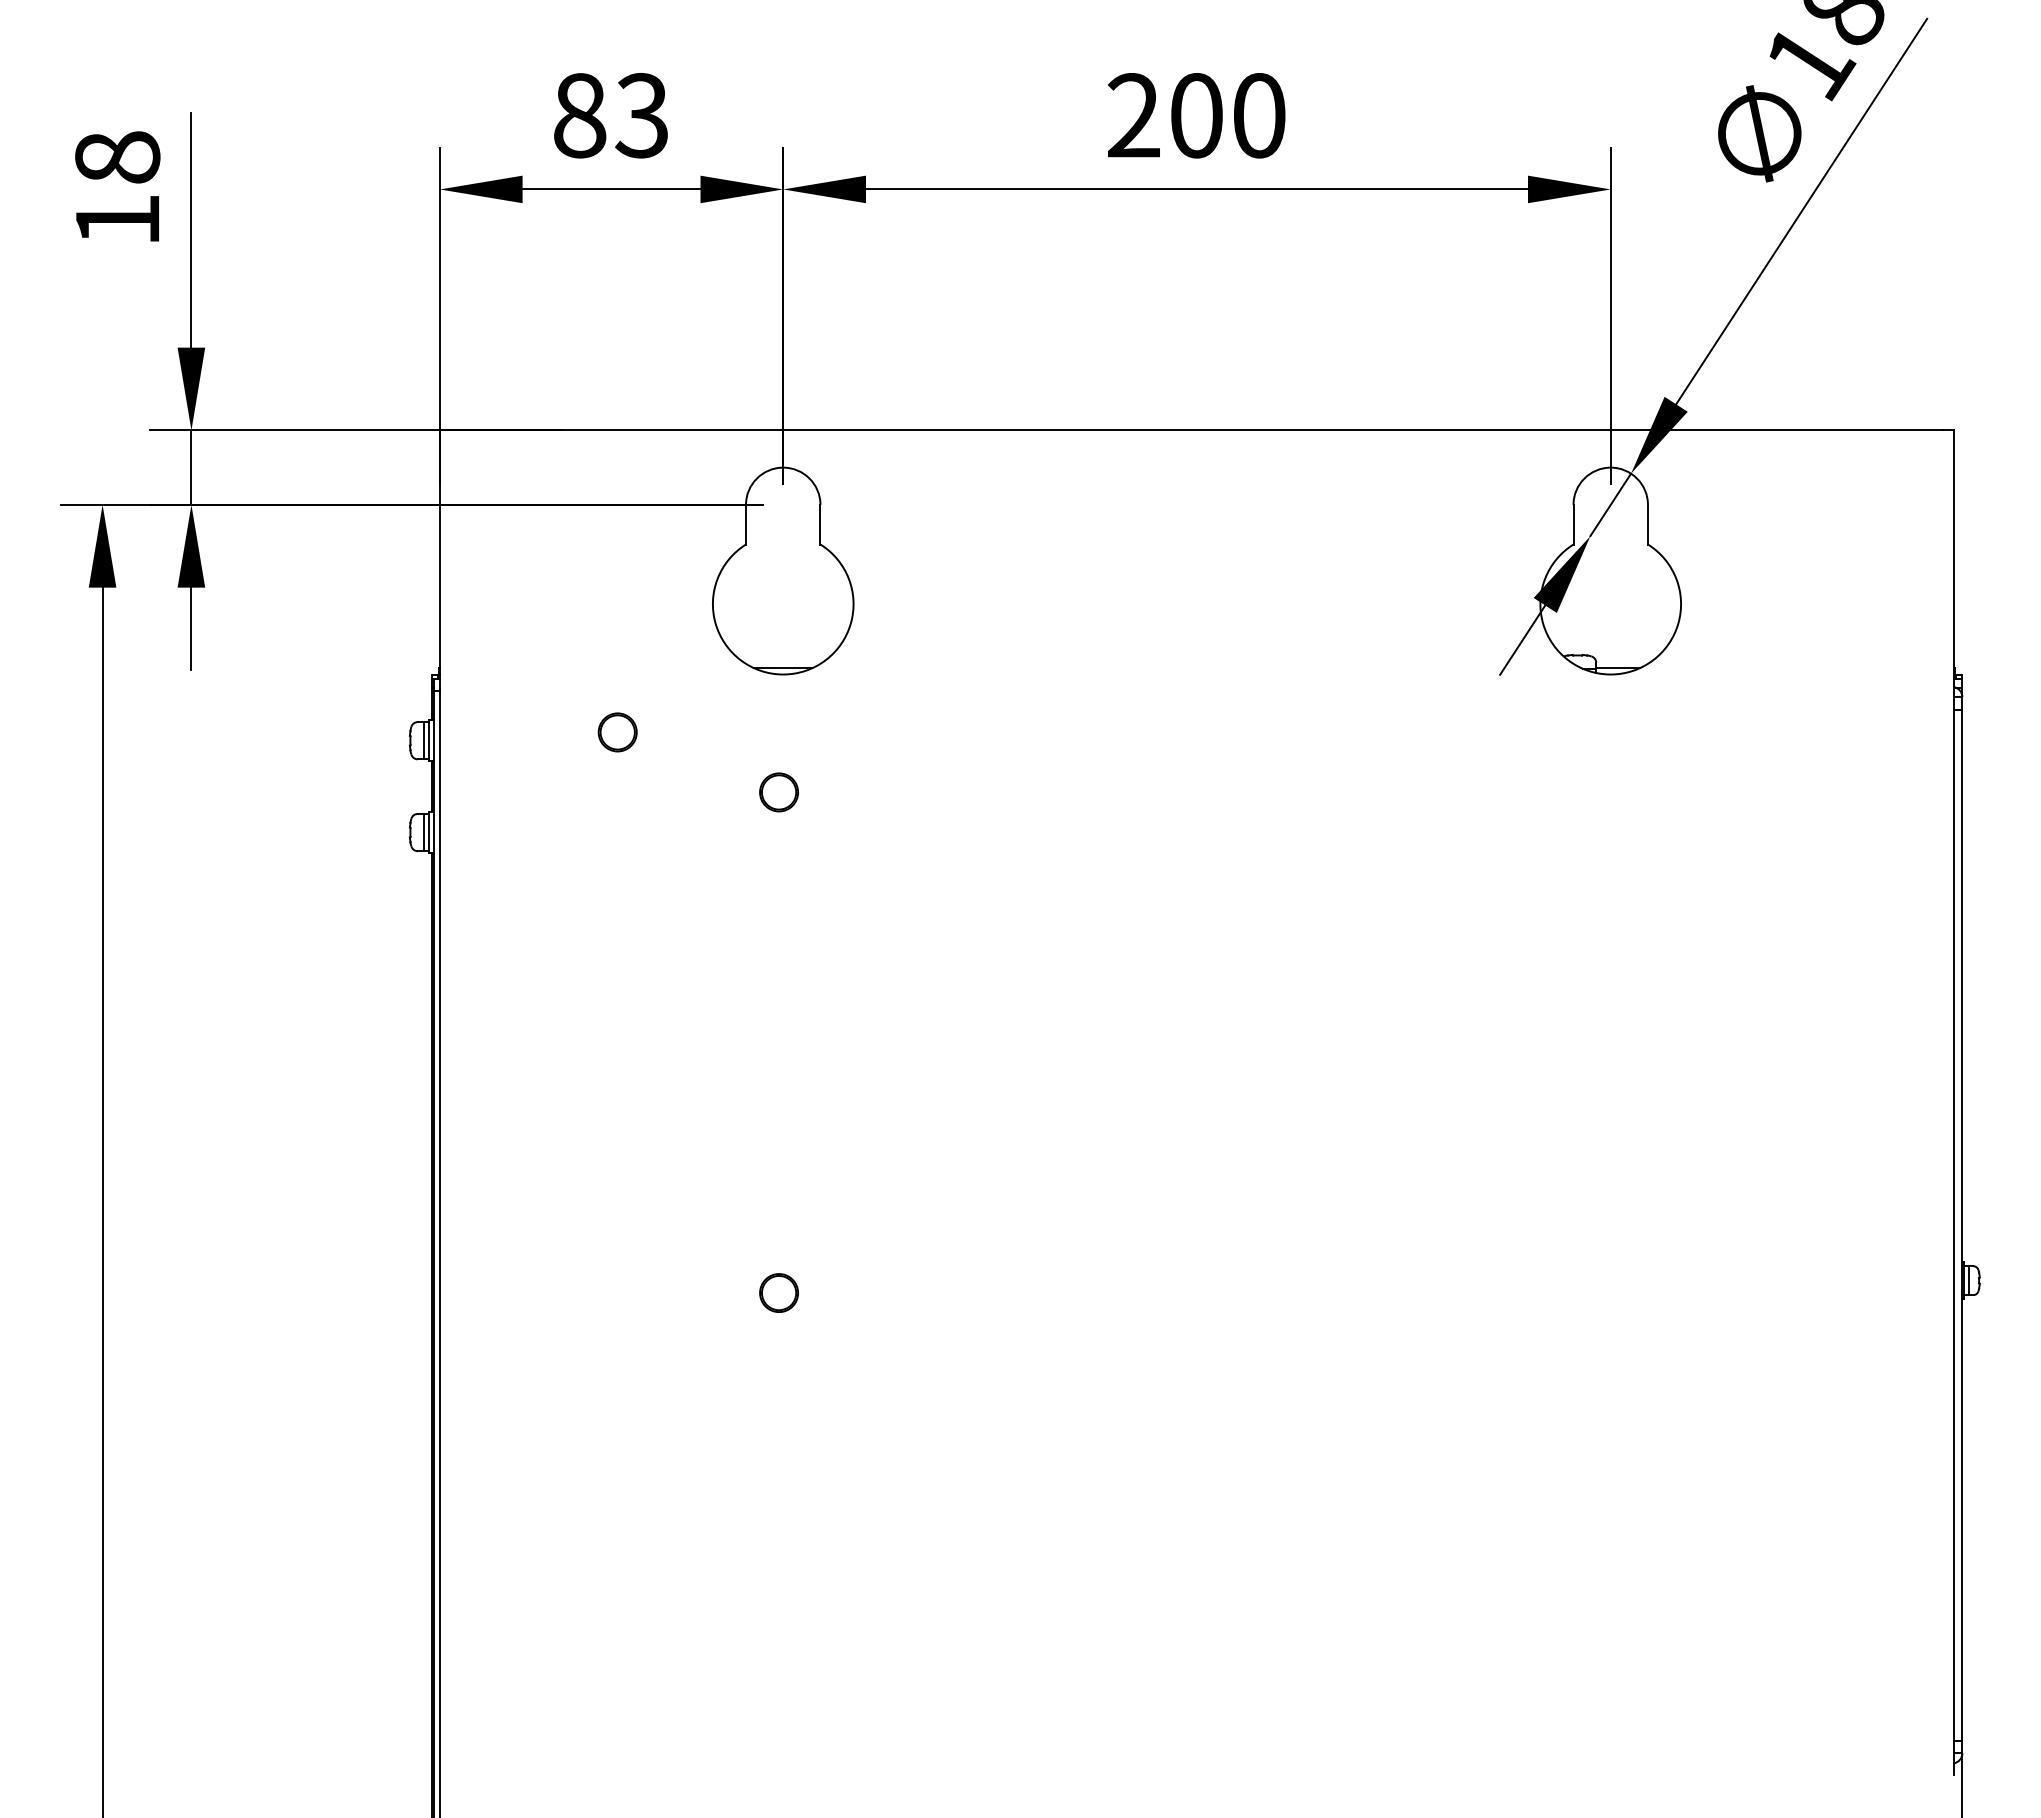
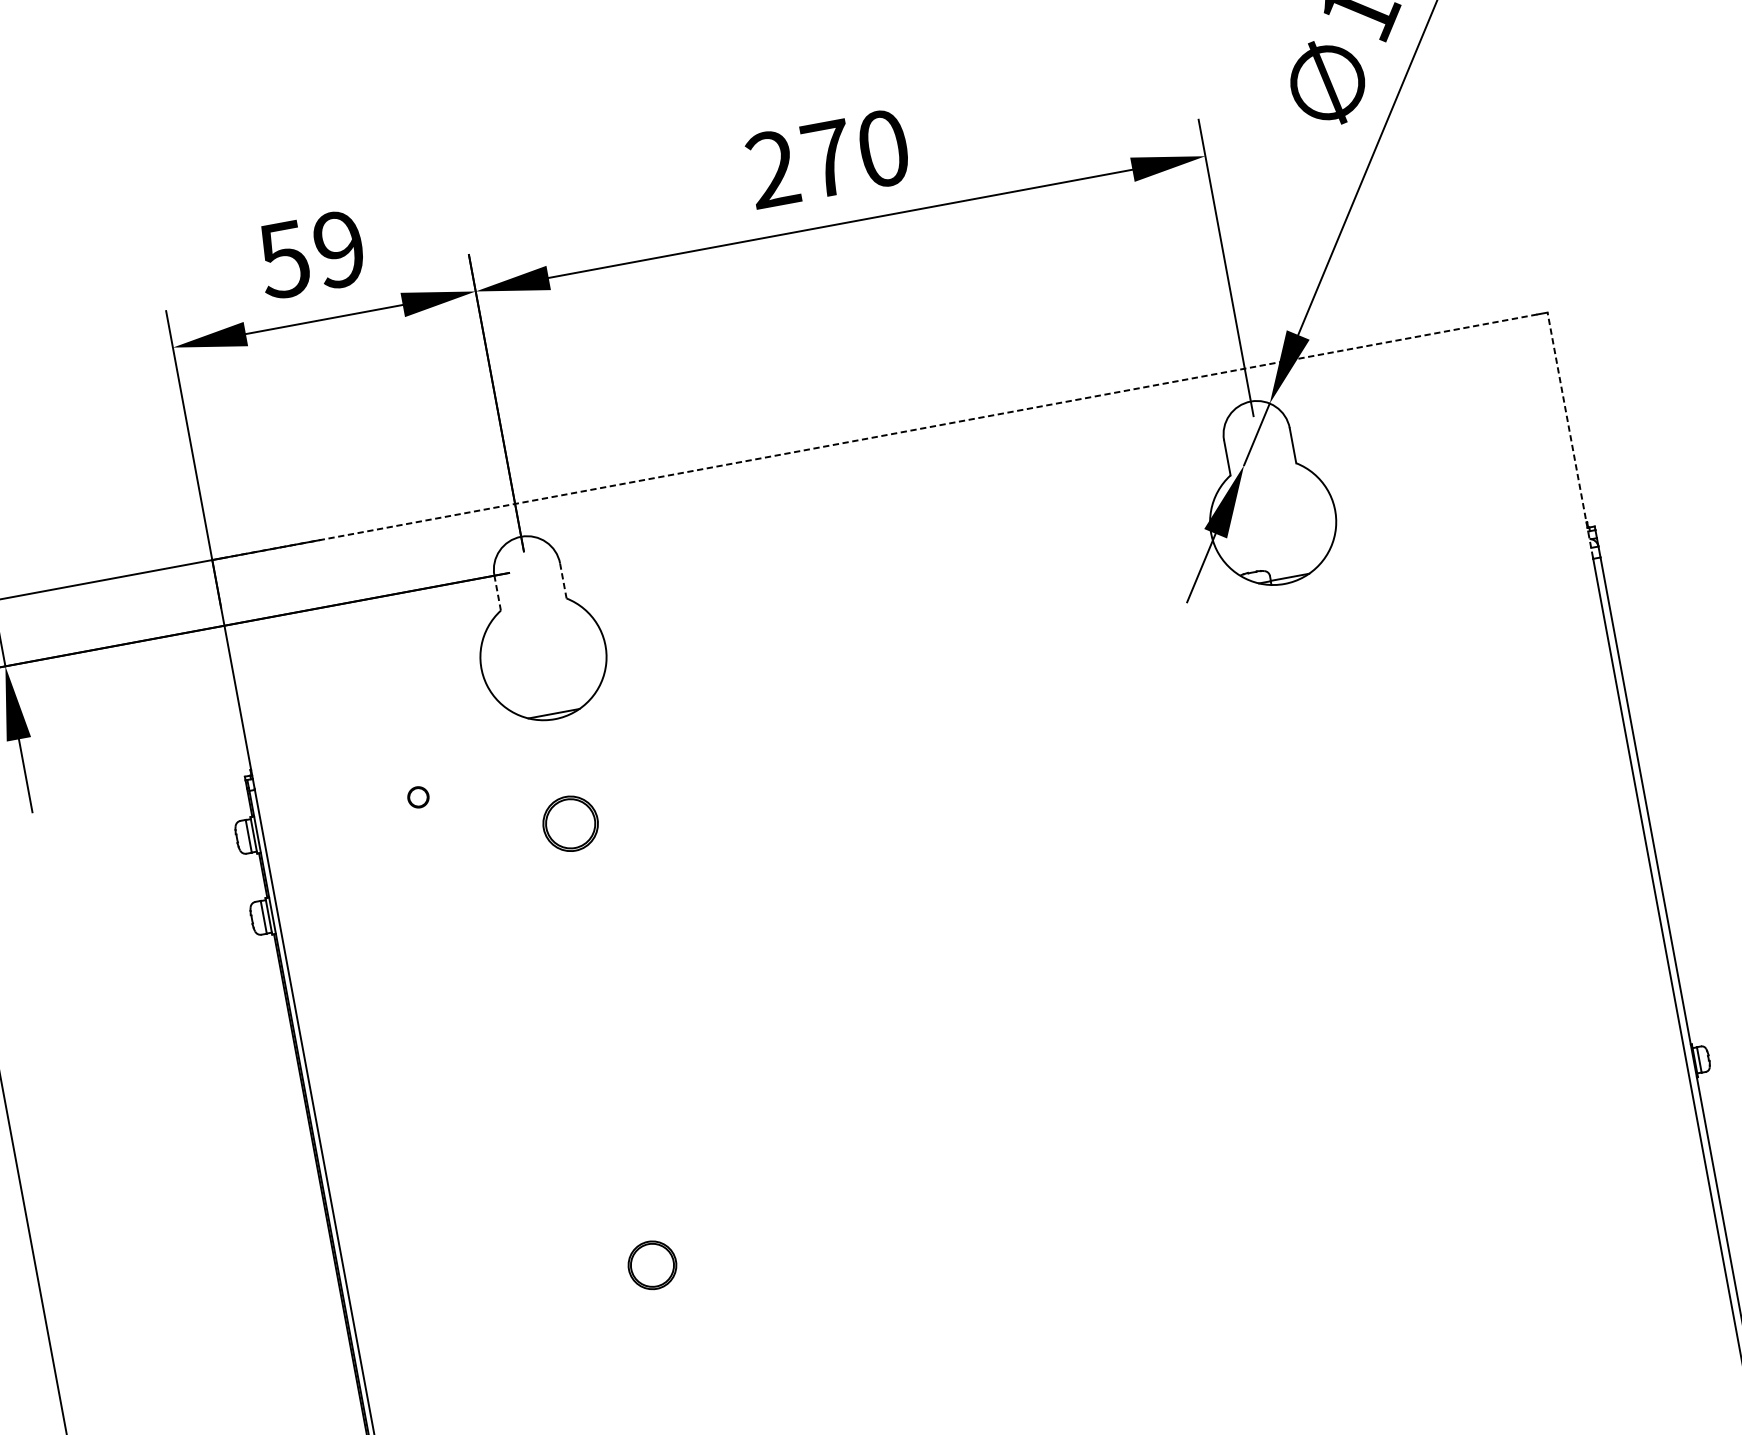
text: (610, 115) -> (311, 254), 83 -> 59
text: (1196, 115) -> (828, 158), 200 -> 270
line: (1196, 430) -> (879, 436), solid -> dashed
line: (746, 524) -> (498, 592), solid -> dashed
line: (820, 524) -> (563, 580), solid -> dashed
line: (1954, 568) -> (1570, 434), solid -> dashed
part: (617, 732) -> (418, 797), size x0.6
part: (778, 792) -> (570, 824), size x1.6
part: (778, 1292) -> (651, 1264), size x1.4

